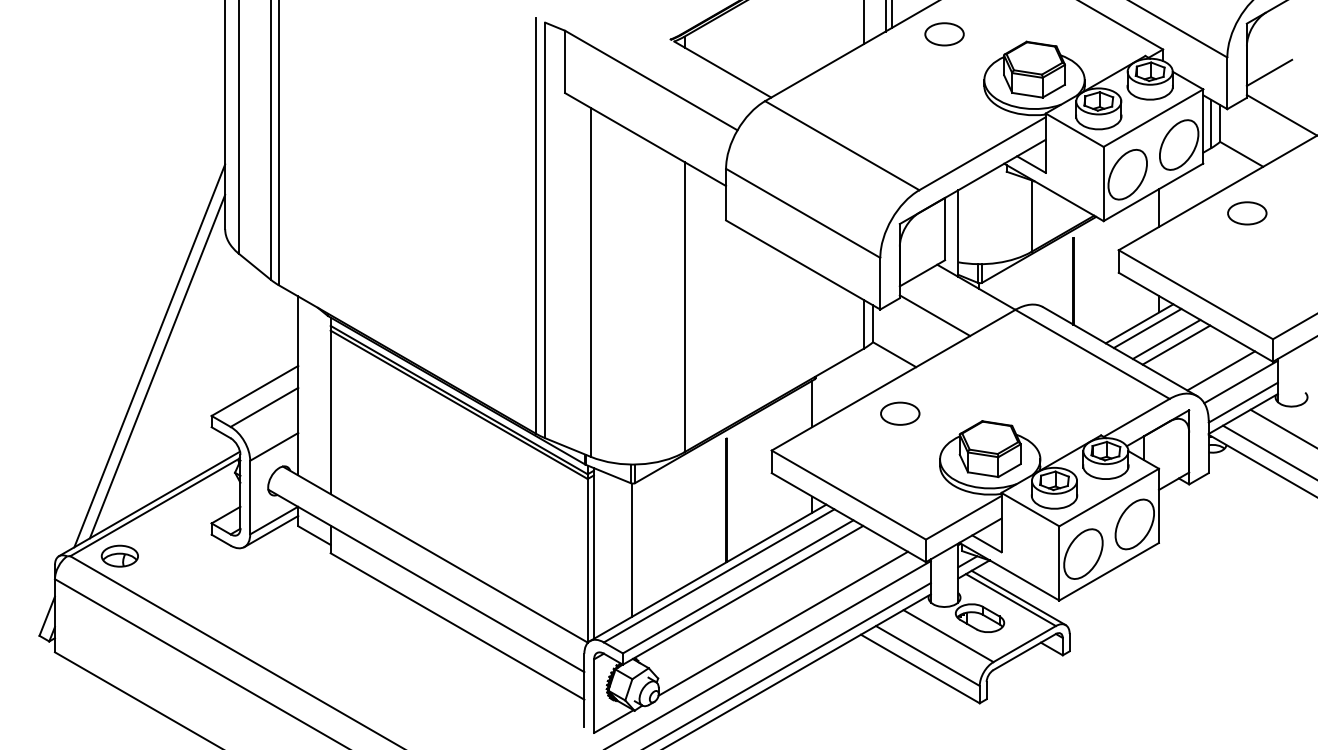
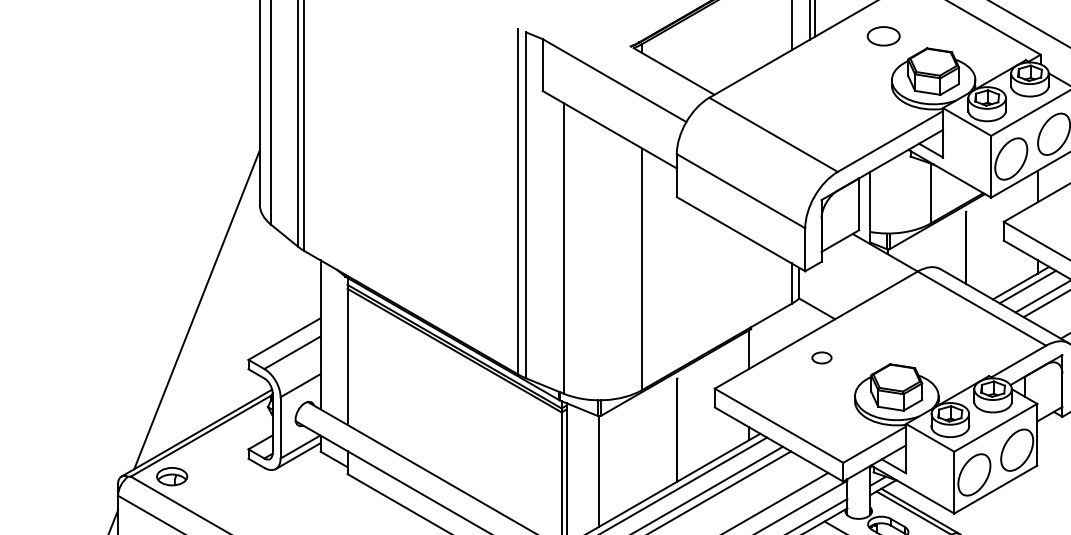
part: (944, 34) -> (883, 36), moved
line: (934, 315) -> (850, 276), removed
line: (157, 366) -> (203, 318), removed
part: (900, 413) -> (822, 357), size x0.6

